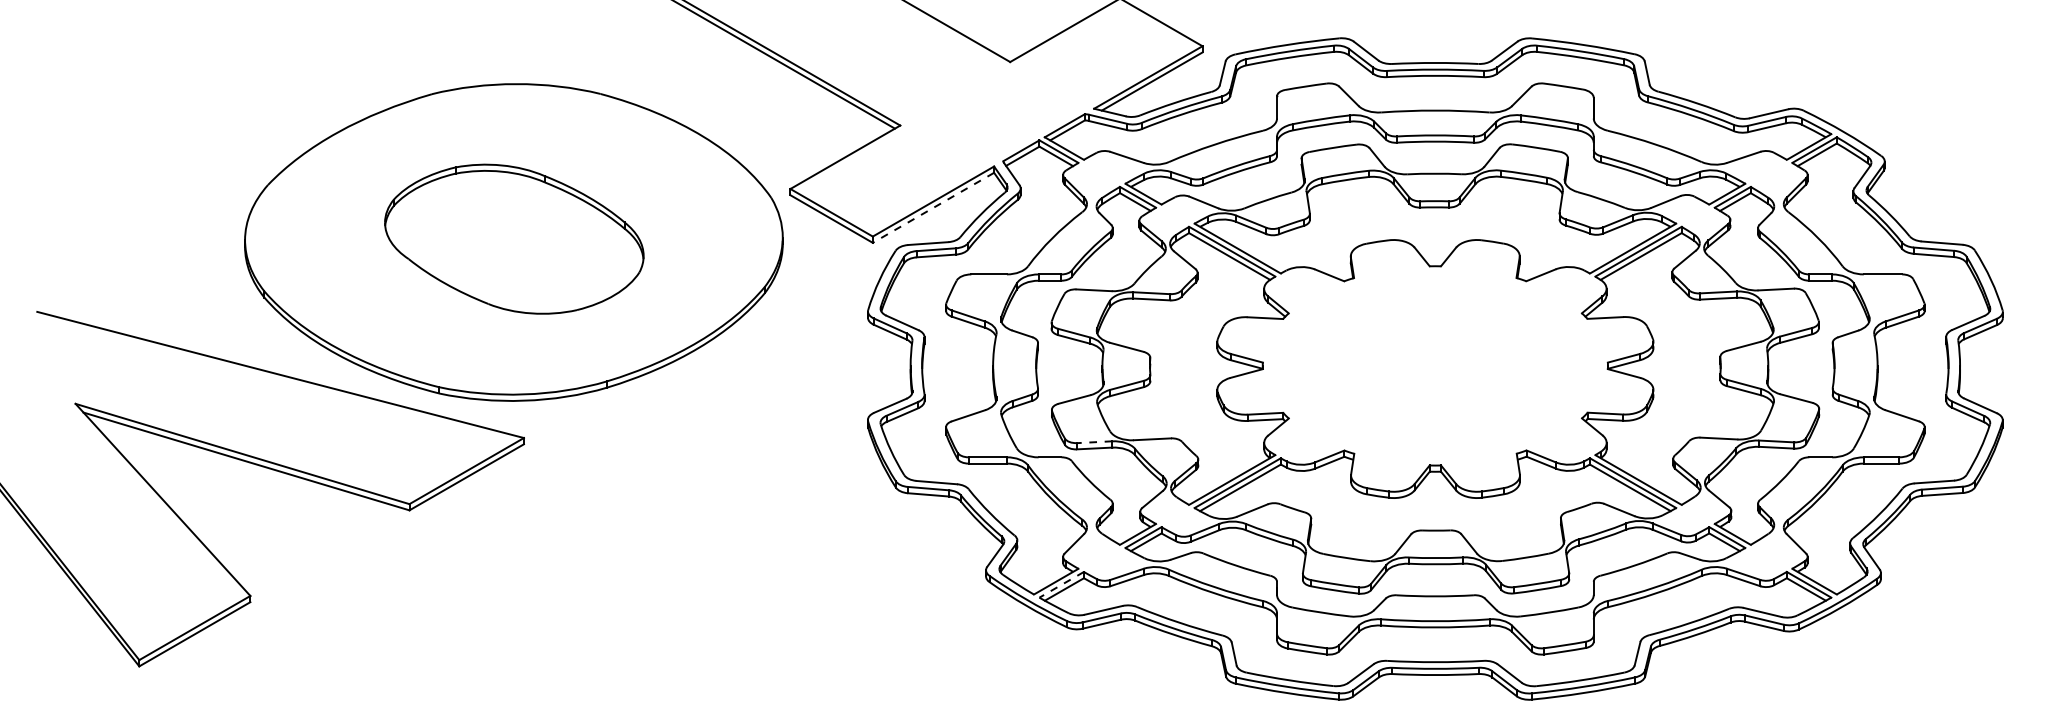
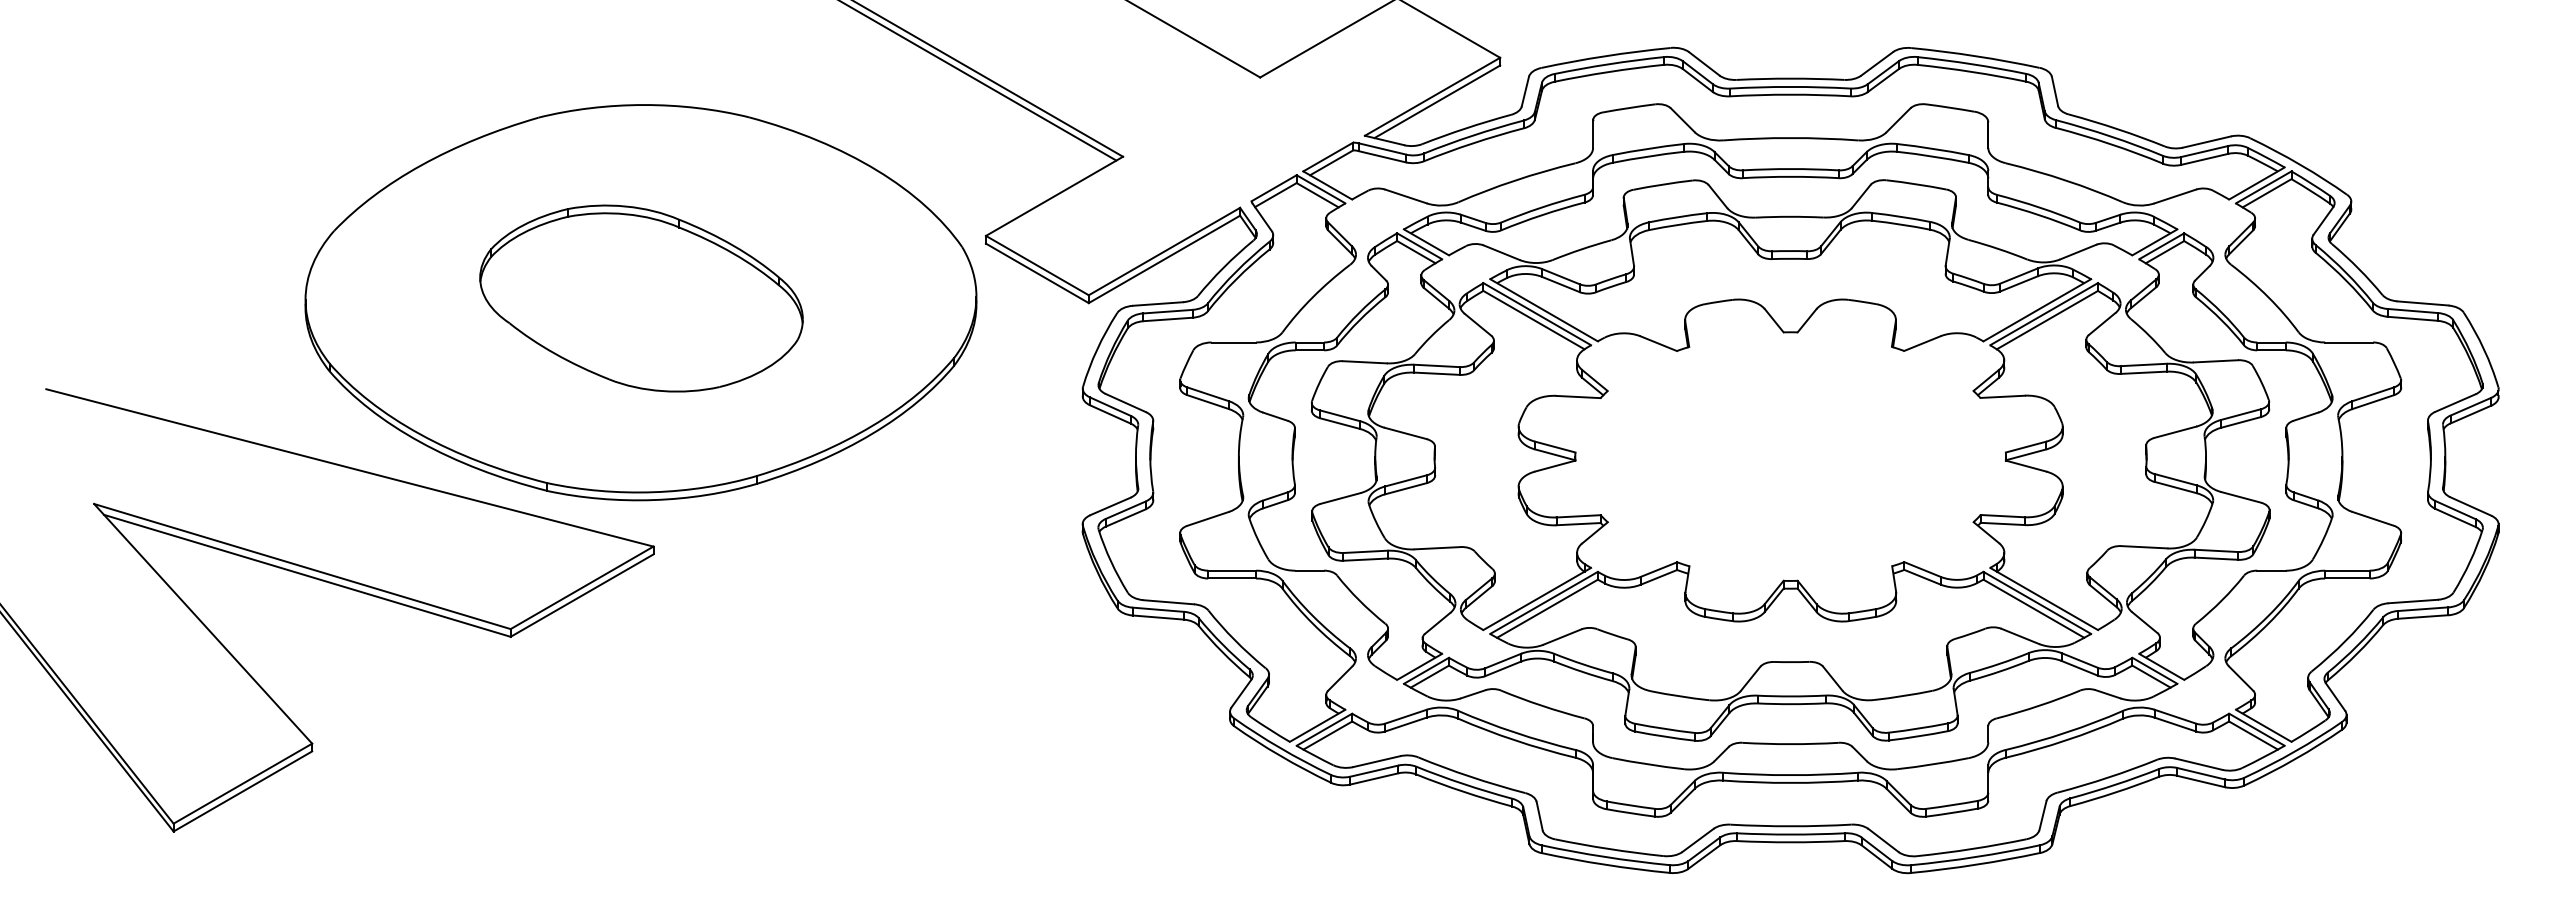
line: (933, 207) -> (1164, 259), dashed -> solid
line: (1094, 441) -> (1365, 551), dashed -> solid
line: (1061, 584) -> (1324, 729), dashed -> solid

